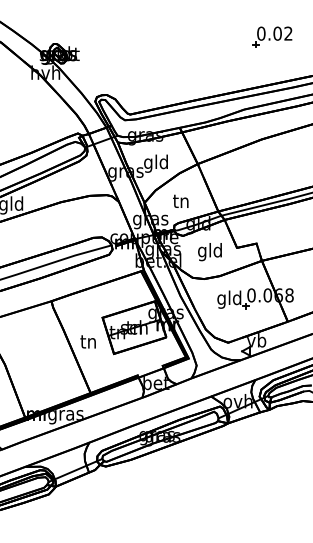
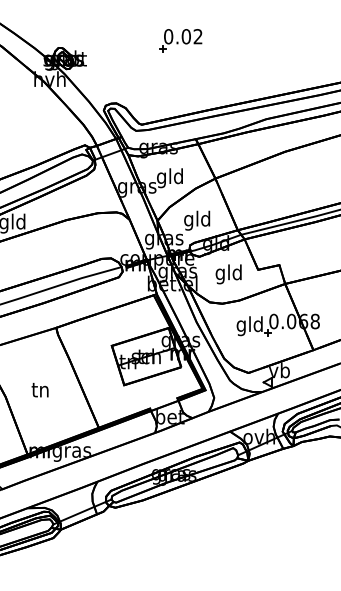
part: (272, 37) -> (180, 40), moved
text: (181, 202) -> (197, 220), tn -> gld
text: (87, 342) -> (39, 390), moved

